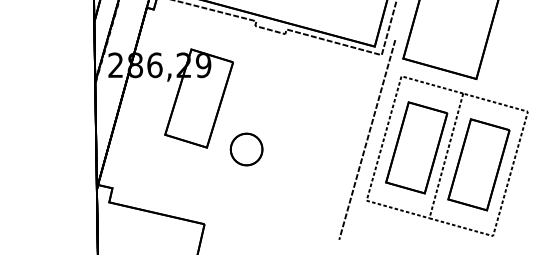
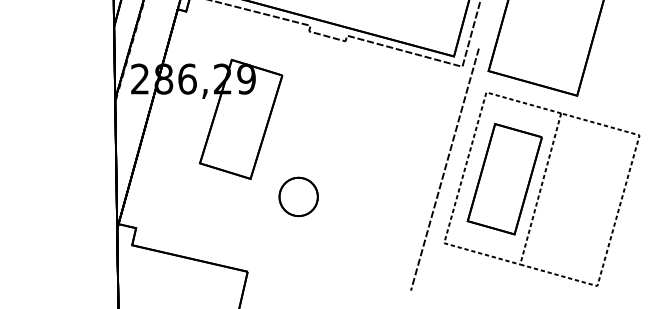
part: (246, 149) -> (298, 196), moved
part: (478, 164) -> (579, 199), removed

